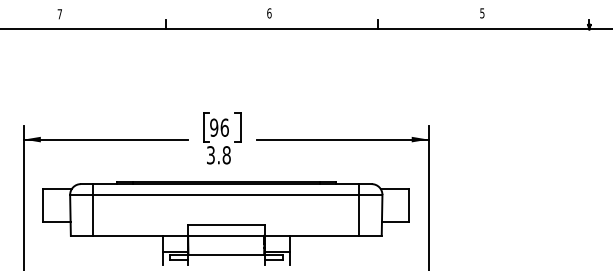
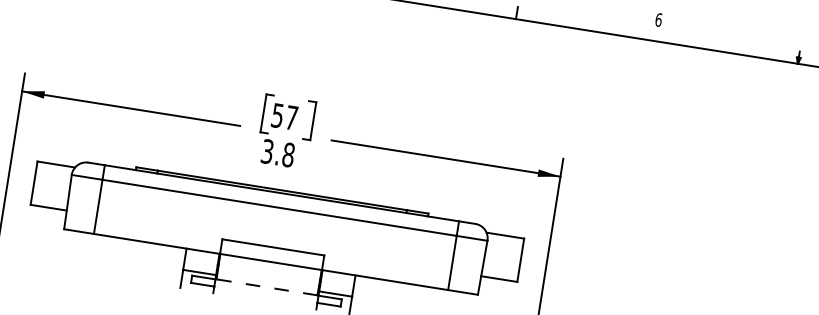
text: (482, 13) -> (658, 20), 5 -> 6
text: (219, 127) -> (284, 116), 96 -> 57
line: (226, 254) -> (267, 287), solid -> dashed

